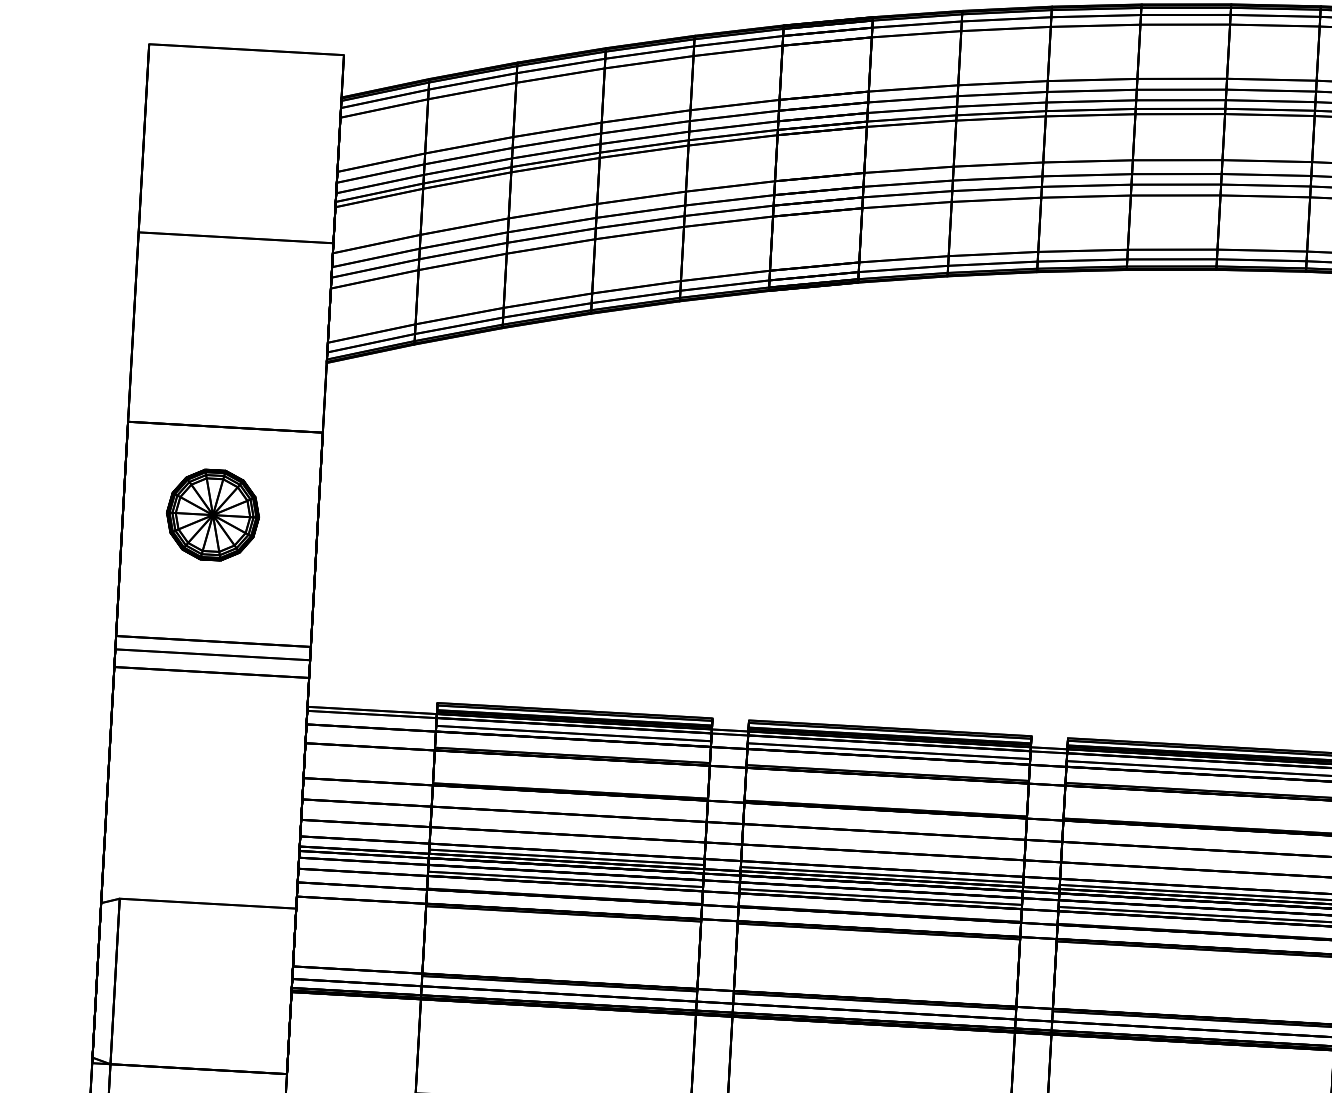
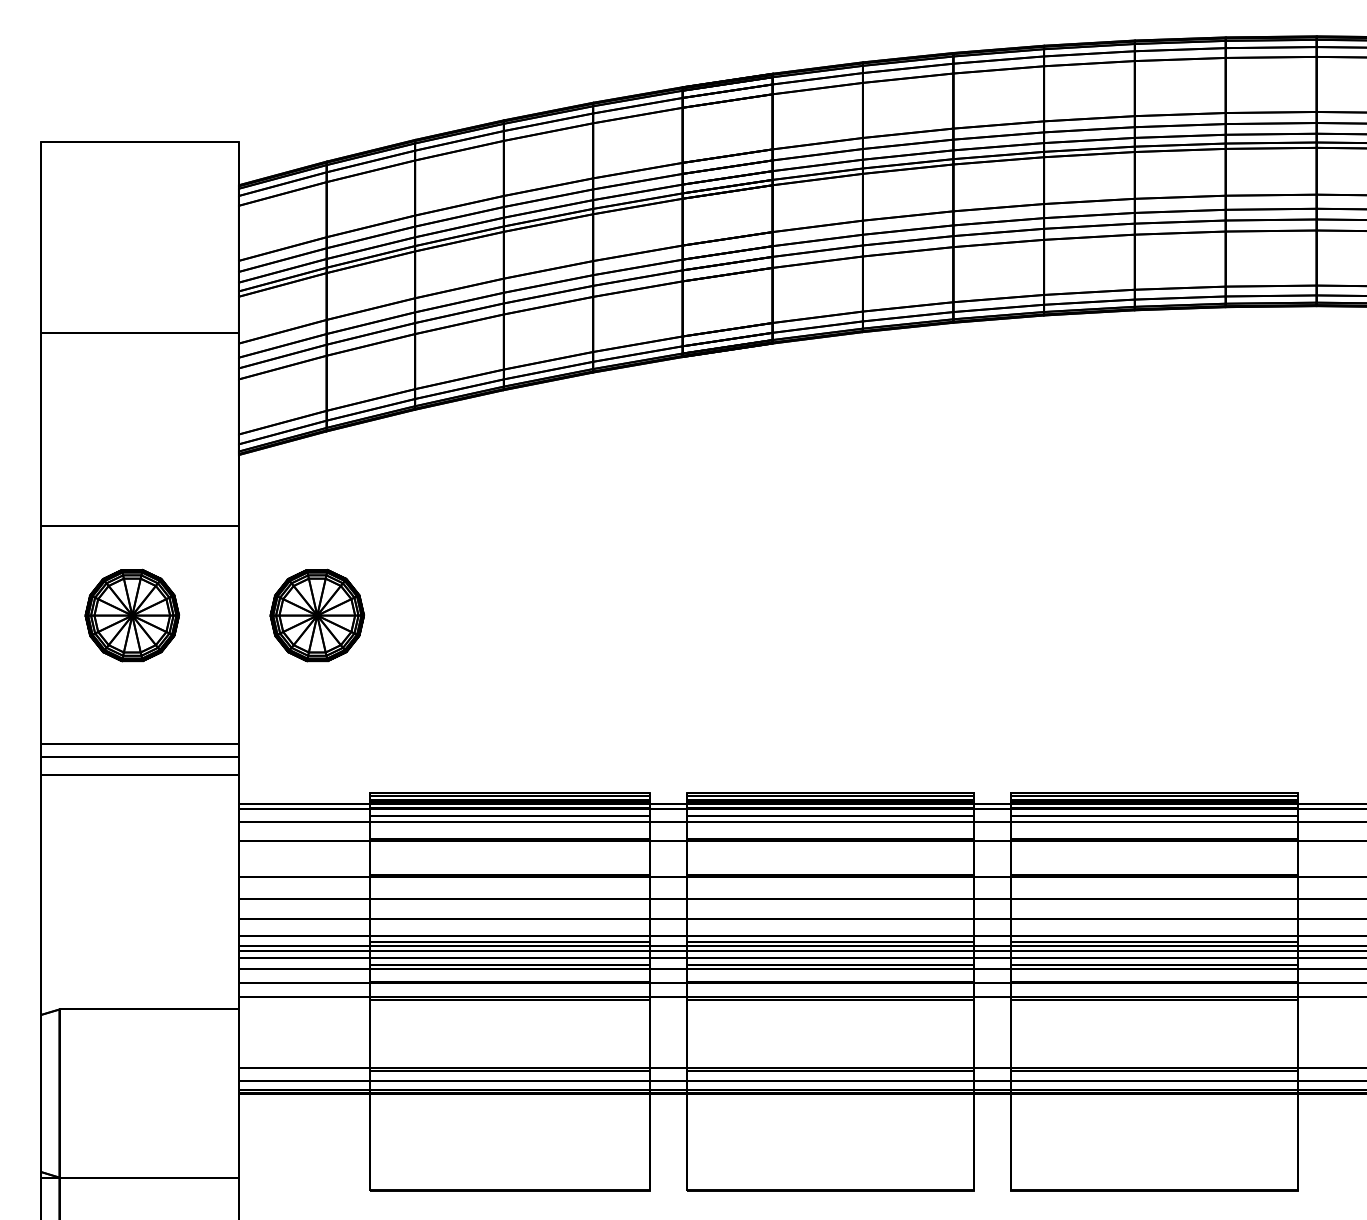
part: (394, 525) -> (316, 615), added

